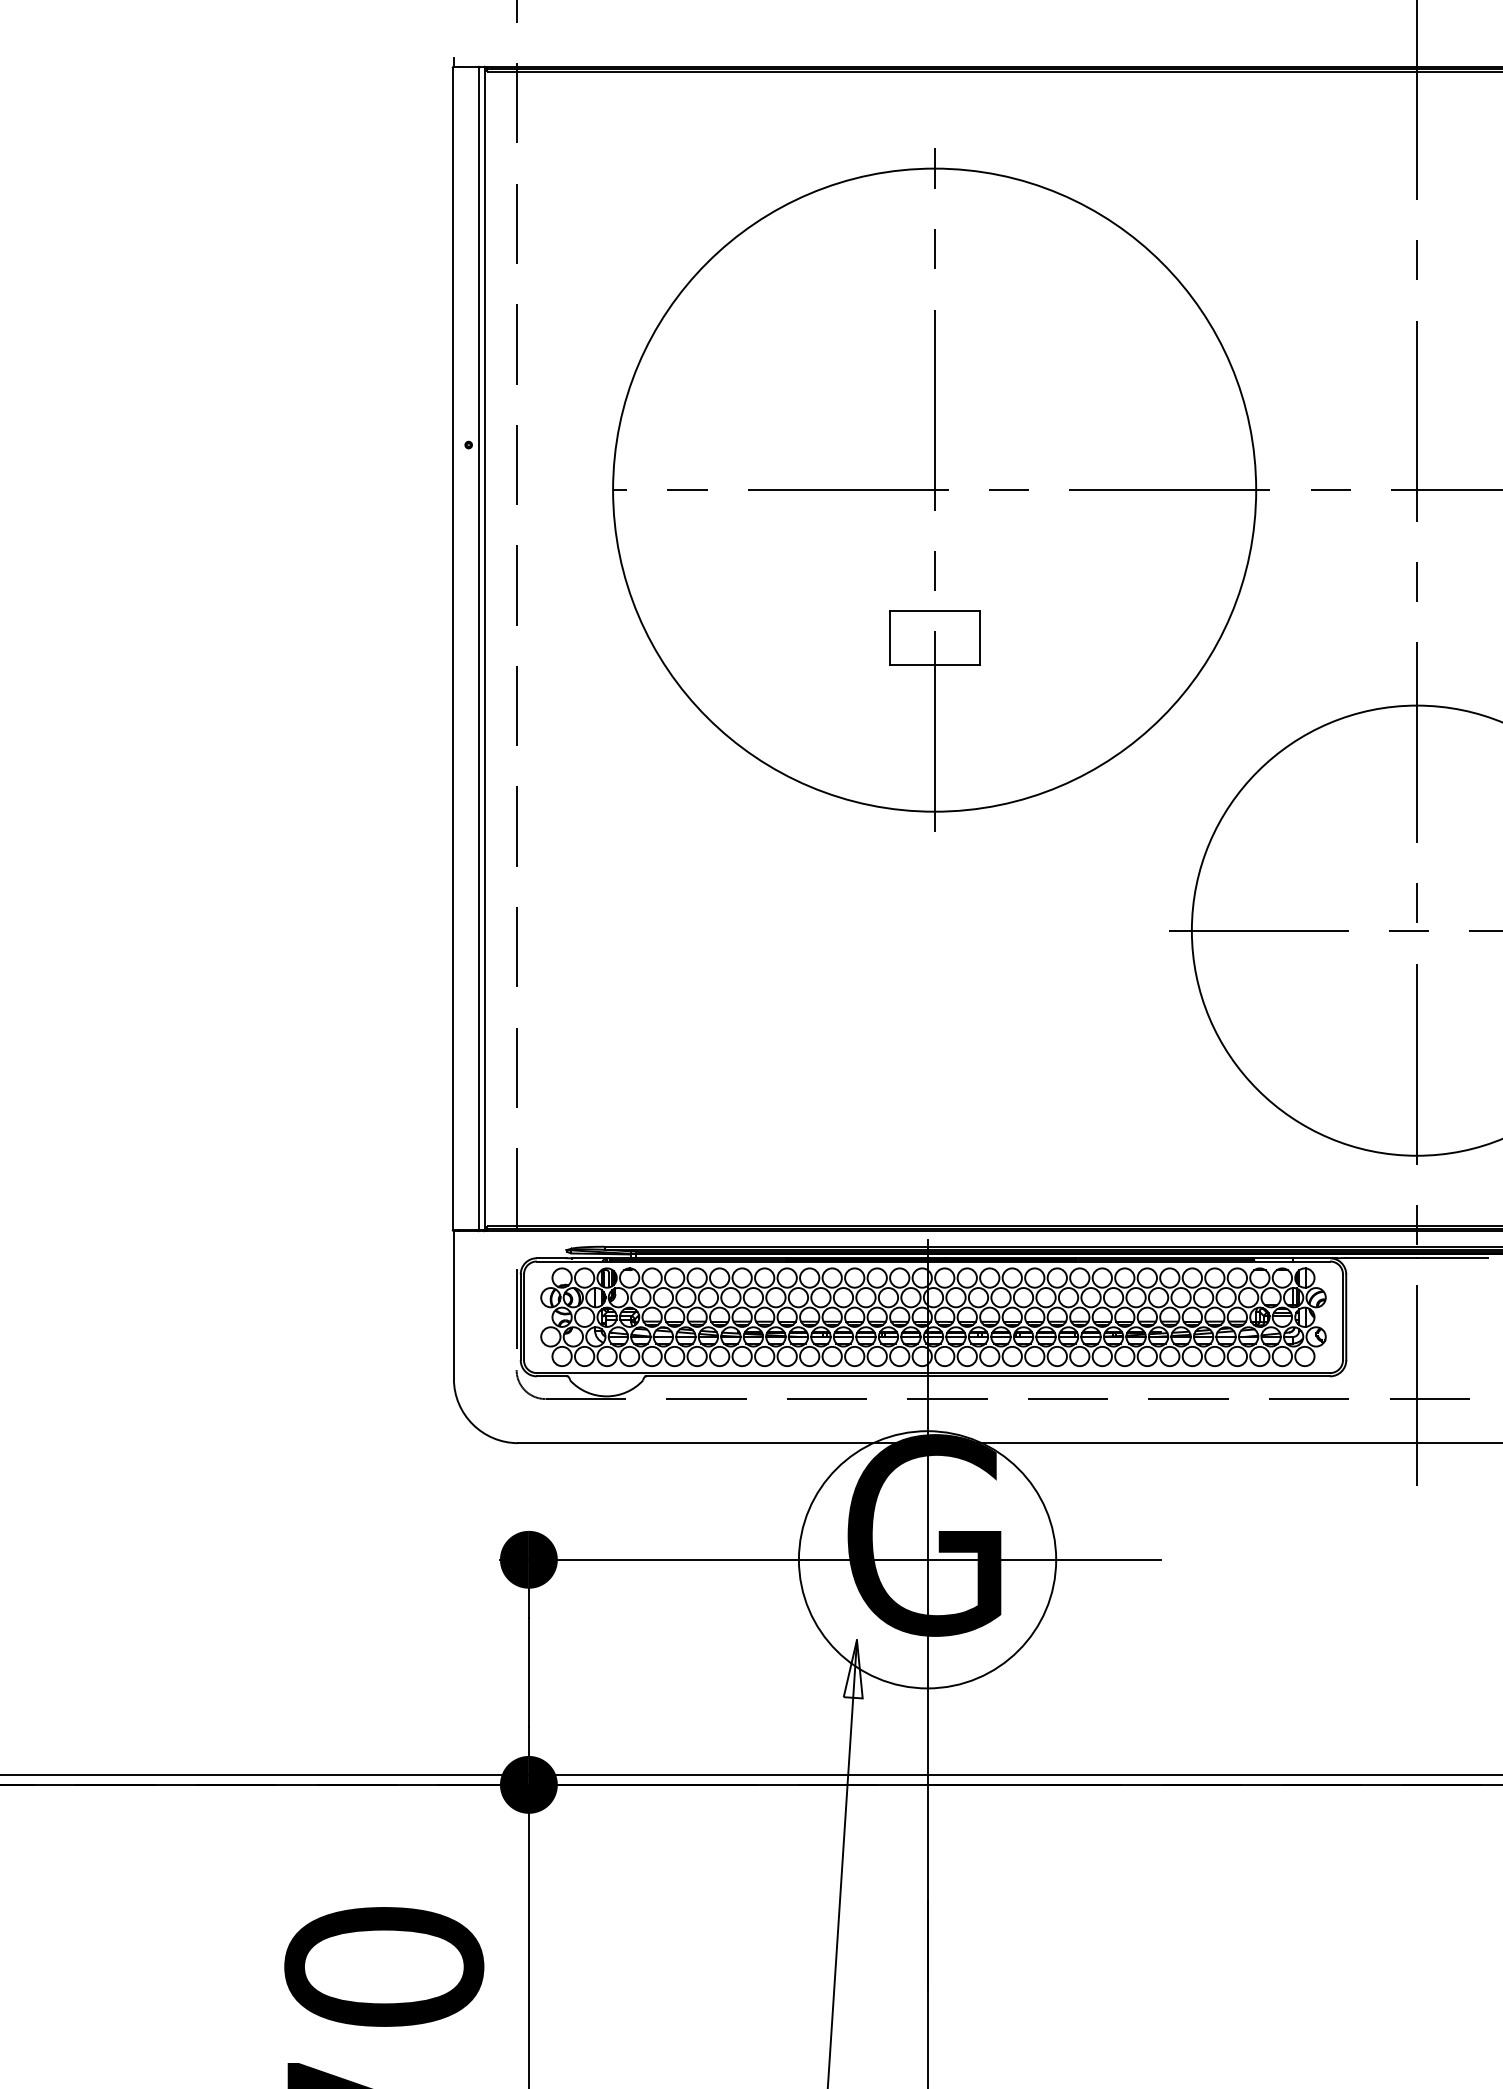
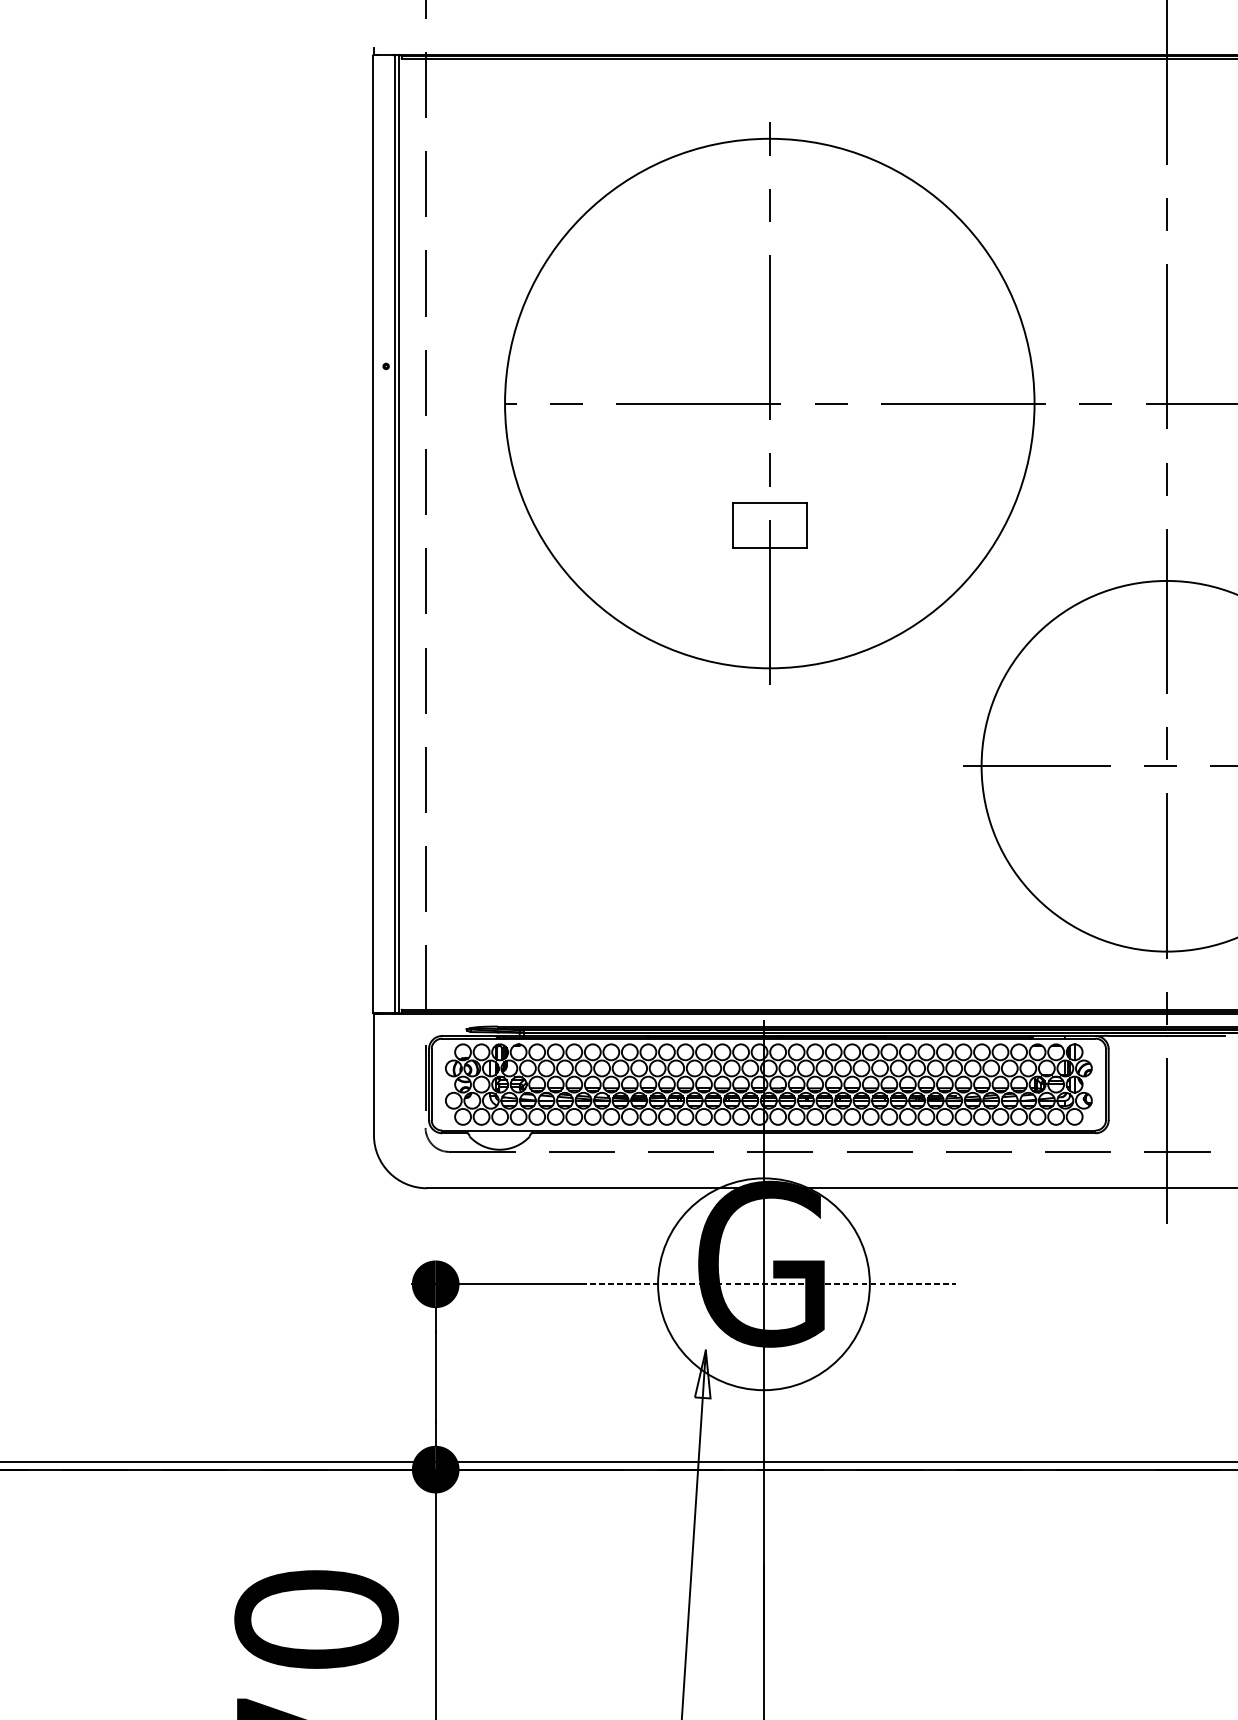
line: (932, 1559) -> (768, 1284), solid -> dashed

